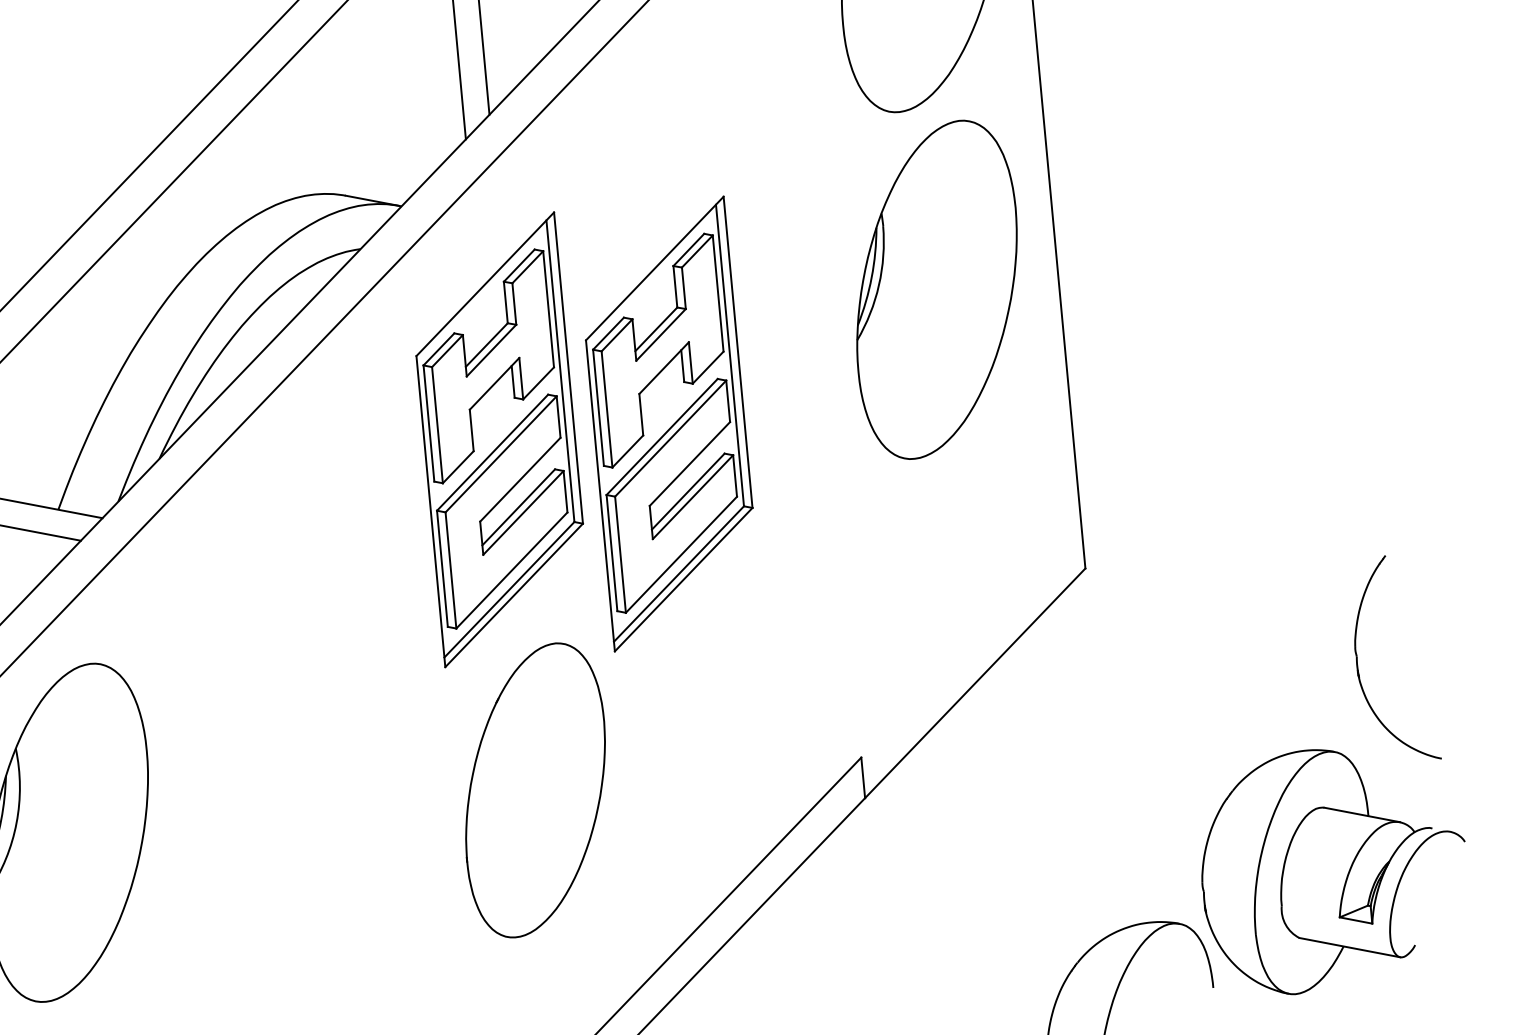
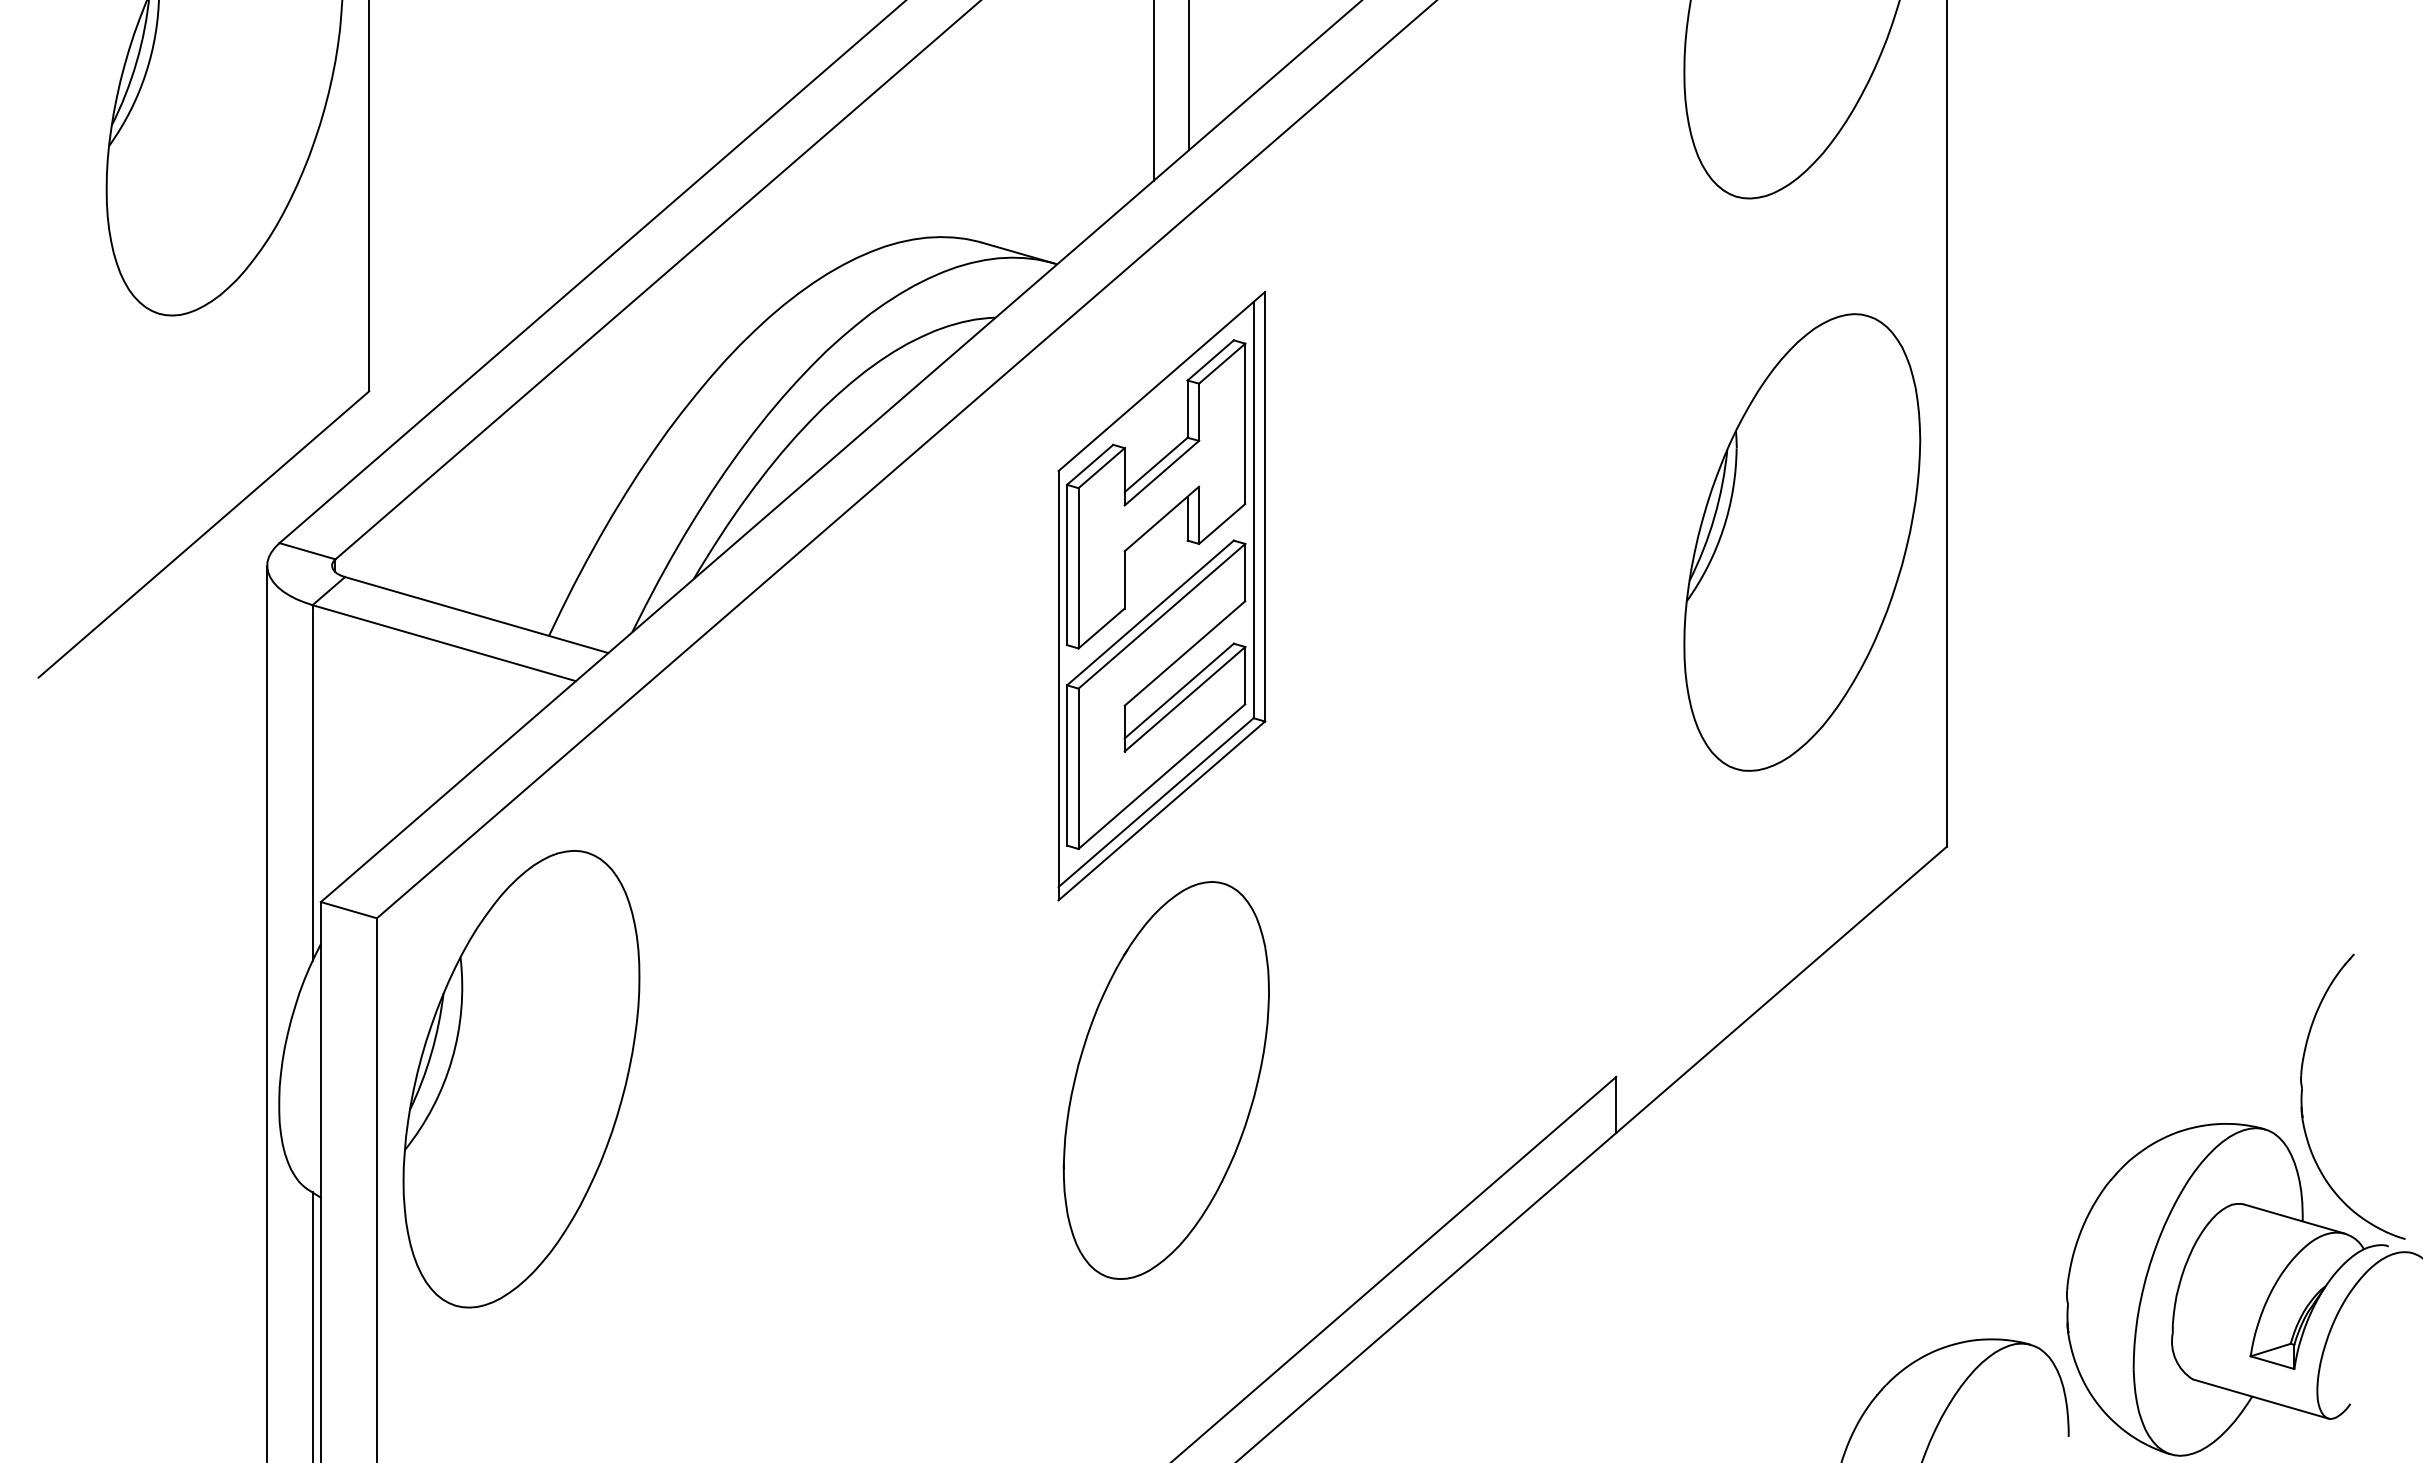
part: (937, 289) -> (1802, 542), moved
part: (669, 424) -> (1395, 596), removed
part: (1357, 662) -> (2302, 1096), moved

